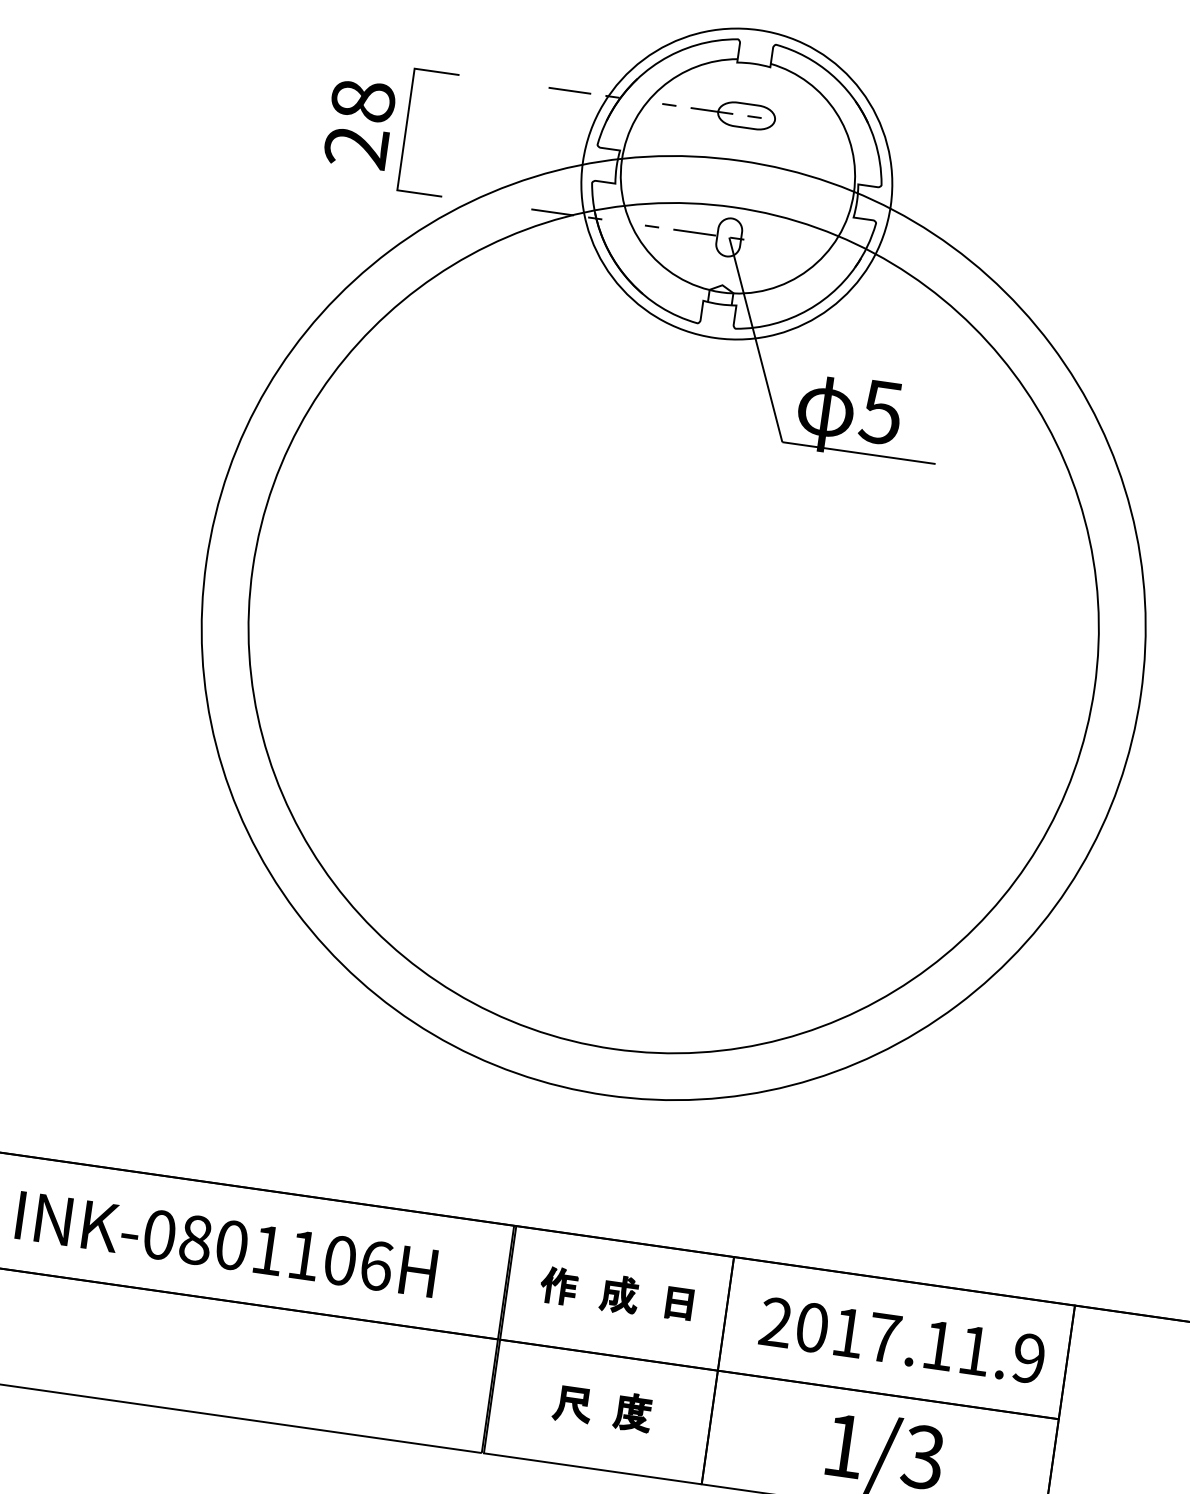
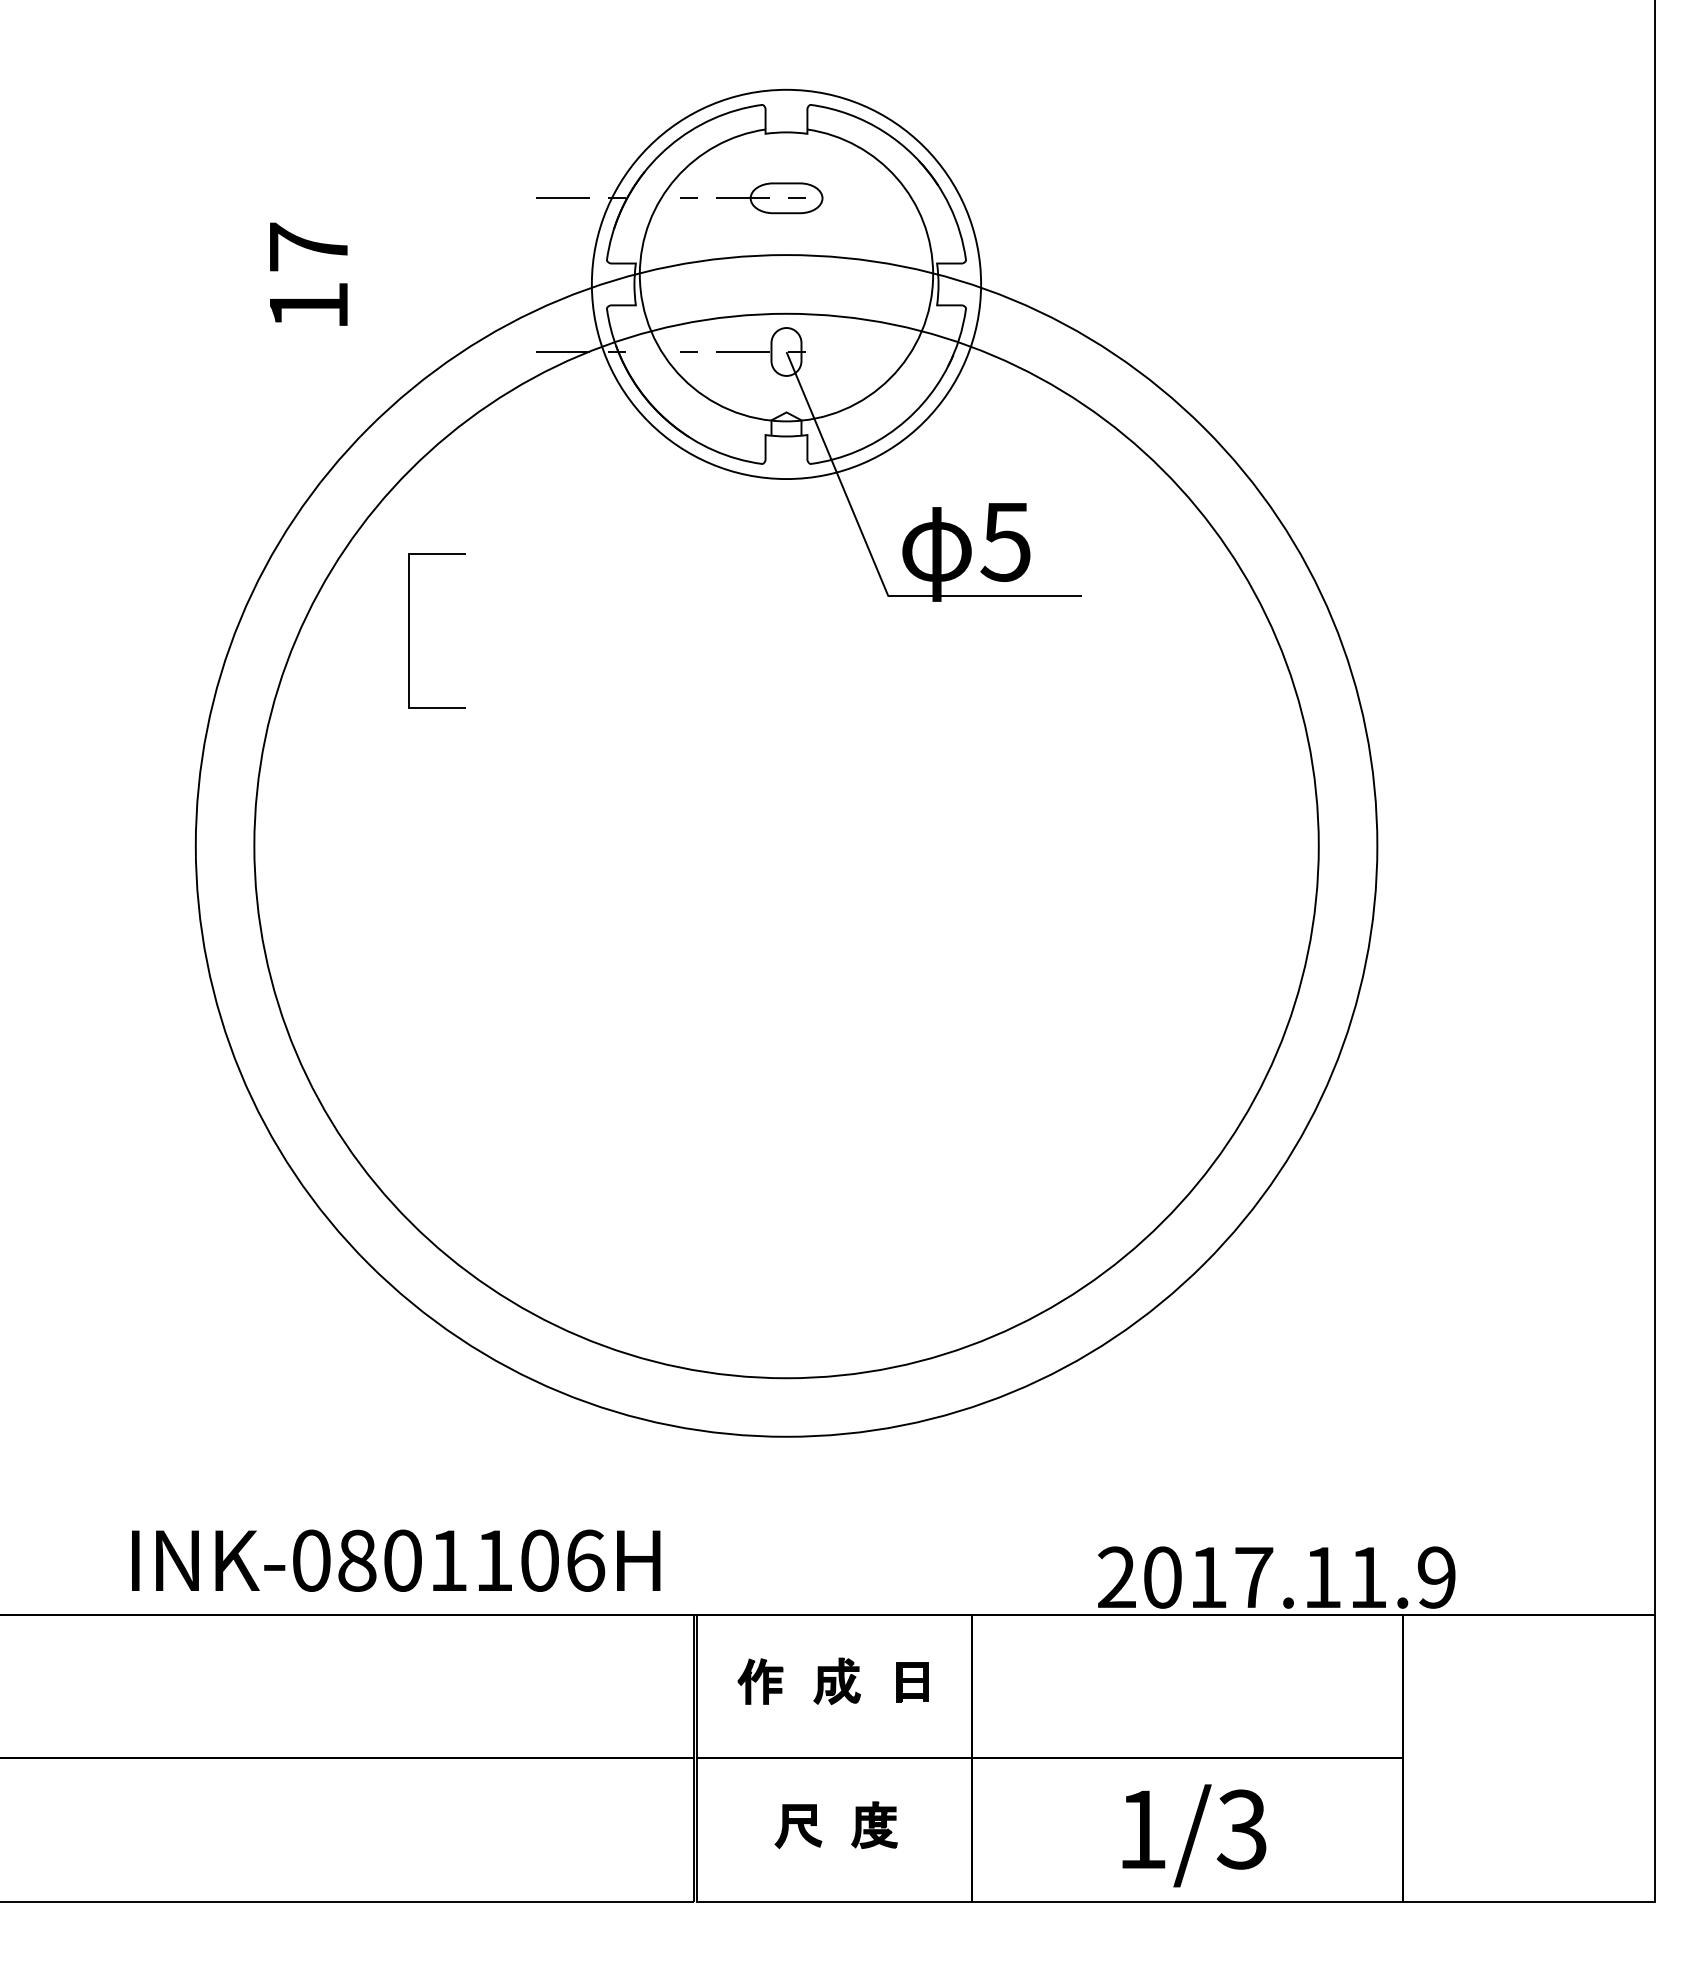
text: (359, 123) -> (308, 276), 28 -> 17
line: (406, 129) -> (409, 630), moved
text: (226, 1244) -> (396, 1560), moved
text: (902, 1340) -> (1276, 1577), moved

